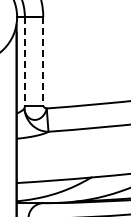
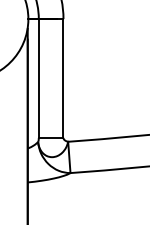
line: (24, 61) -> (38, 78), dashed -> solid
line: (43, 61) -> (63, 78), dashed -> solid

